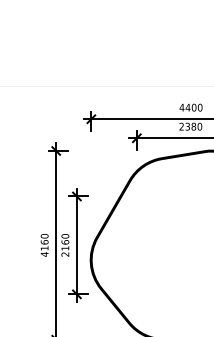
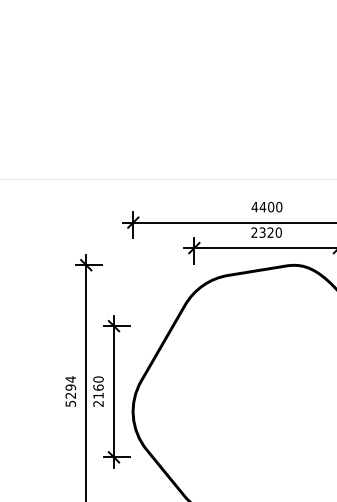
text: (193, 126) -> (270, 232), 2380 -> 2320
text: (44, 245) -> (70, 391), 4160 -> 5294

